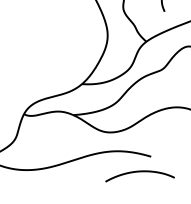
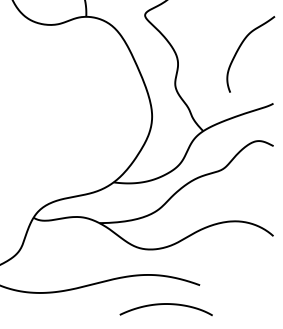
curve: (139, 171) -> (165, 304), moved

